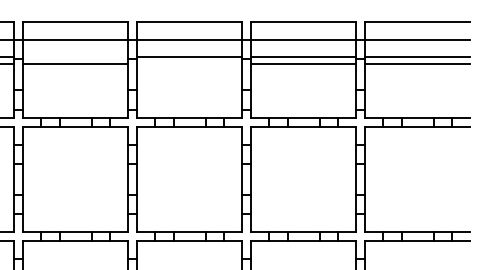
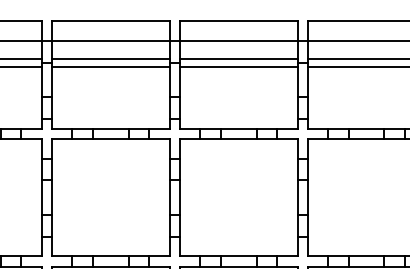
line: (75, 56) -> (110, 59), added
line: (189, 63) -> (238, 67), added

